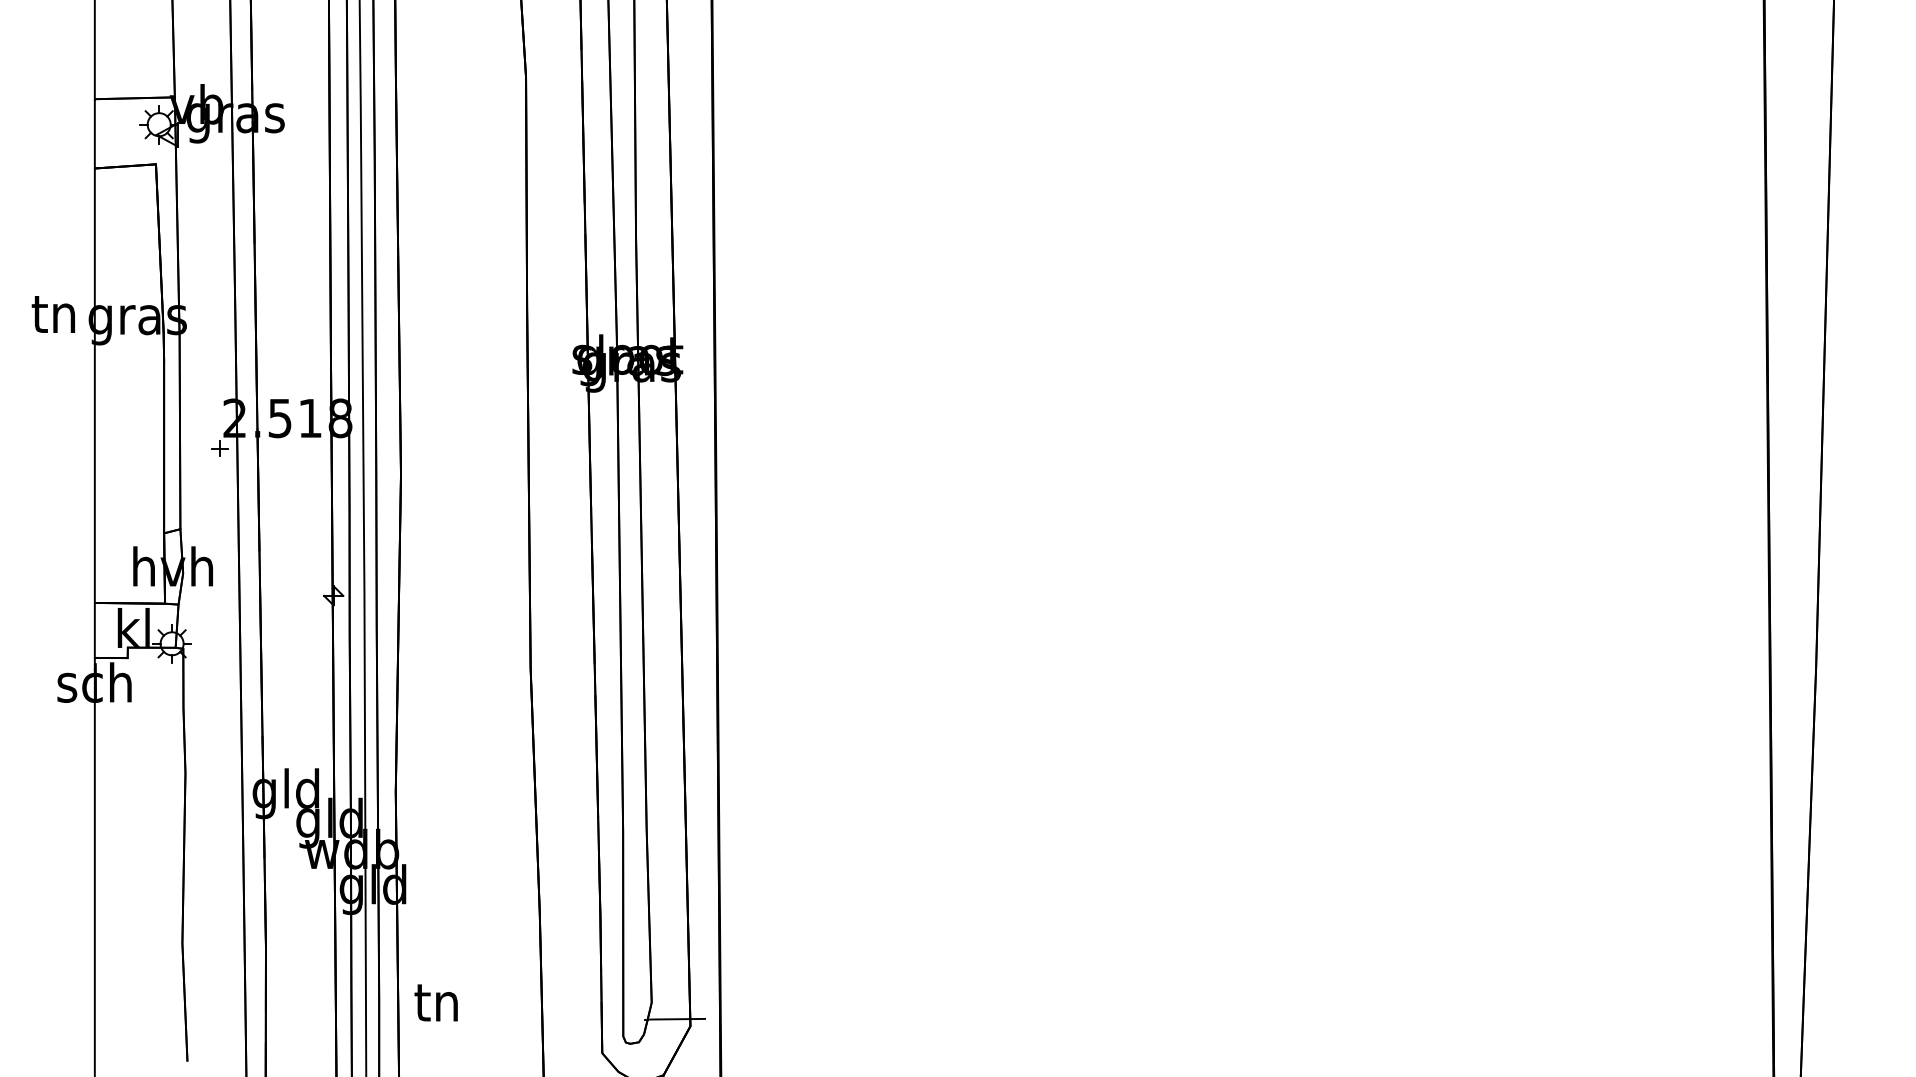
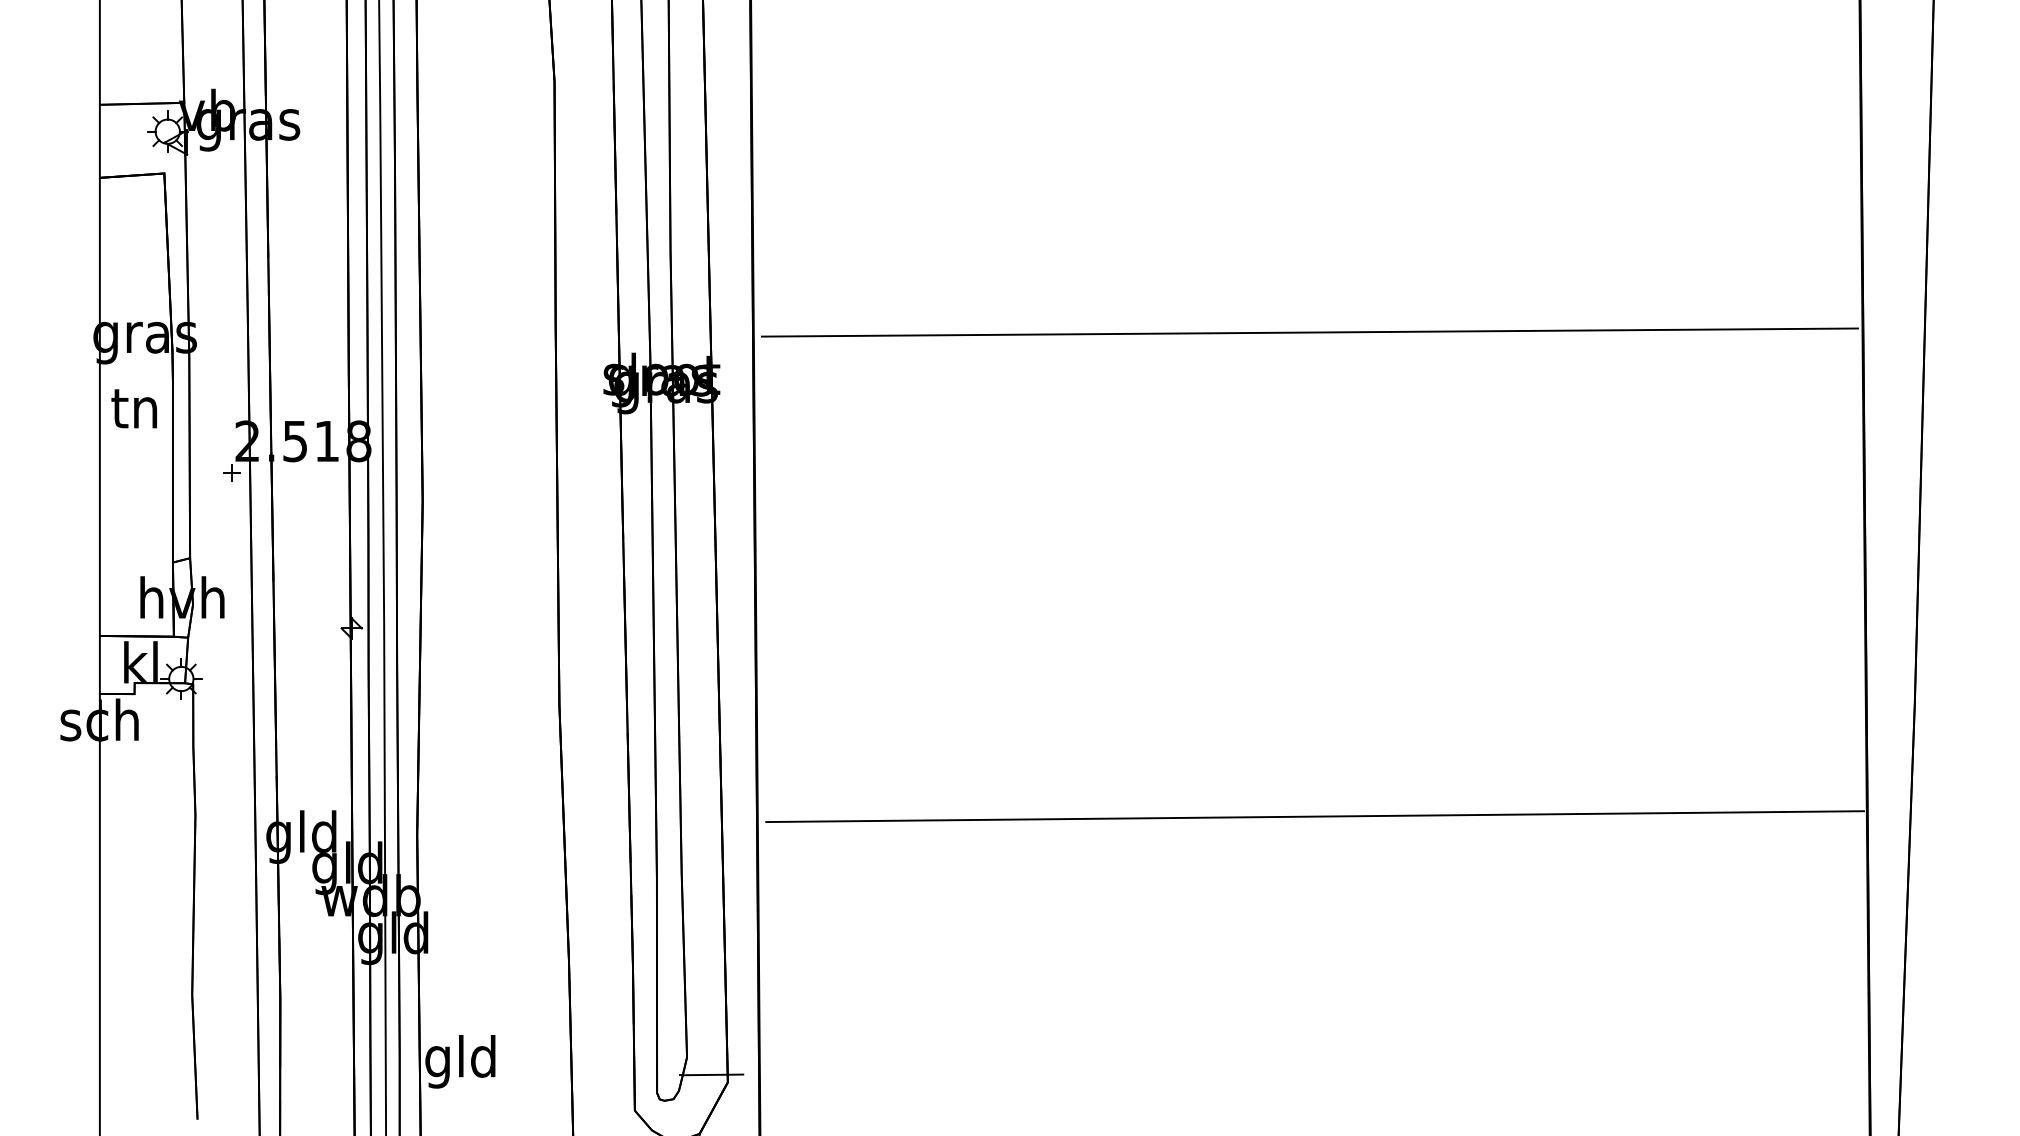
text: (52, 314) -> (133, 408), moved
line: (1242, 315) -> (1309, 332), added
line: (1246, 774) -> (1314, 816), added
text: (436, 1006) -> (460, 1061), tn -> gld

